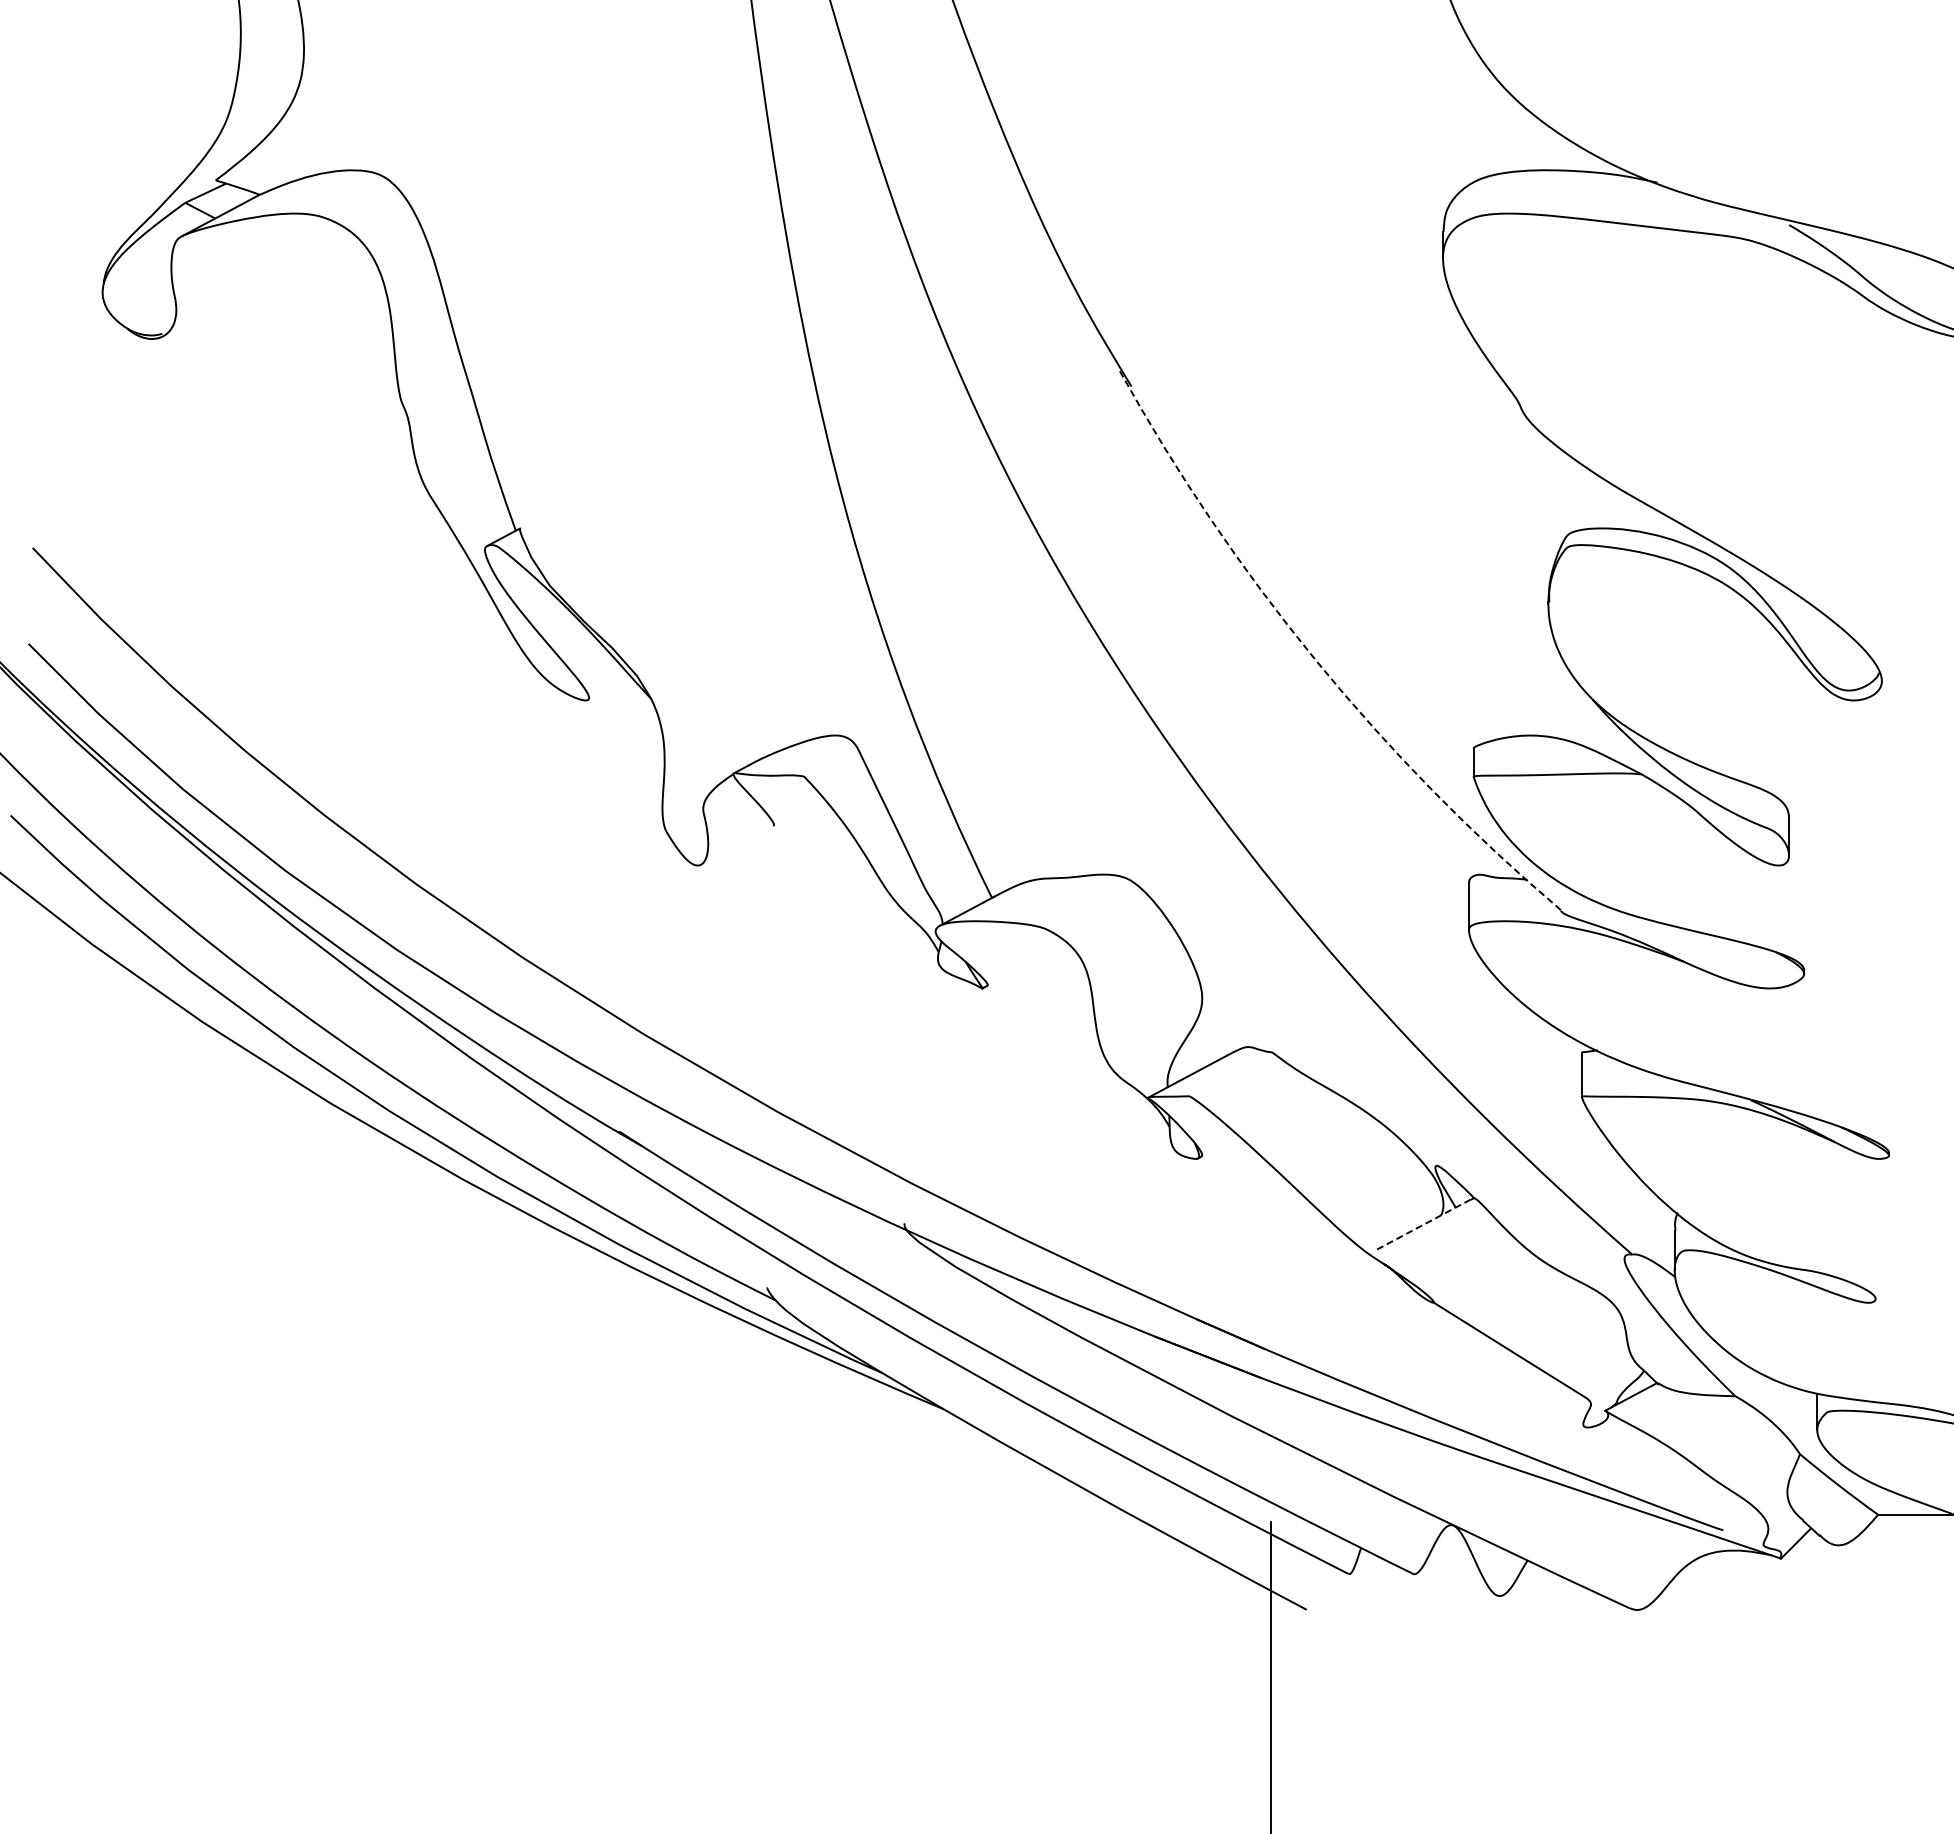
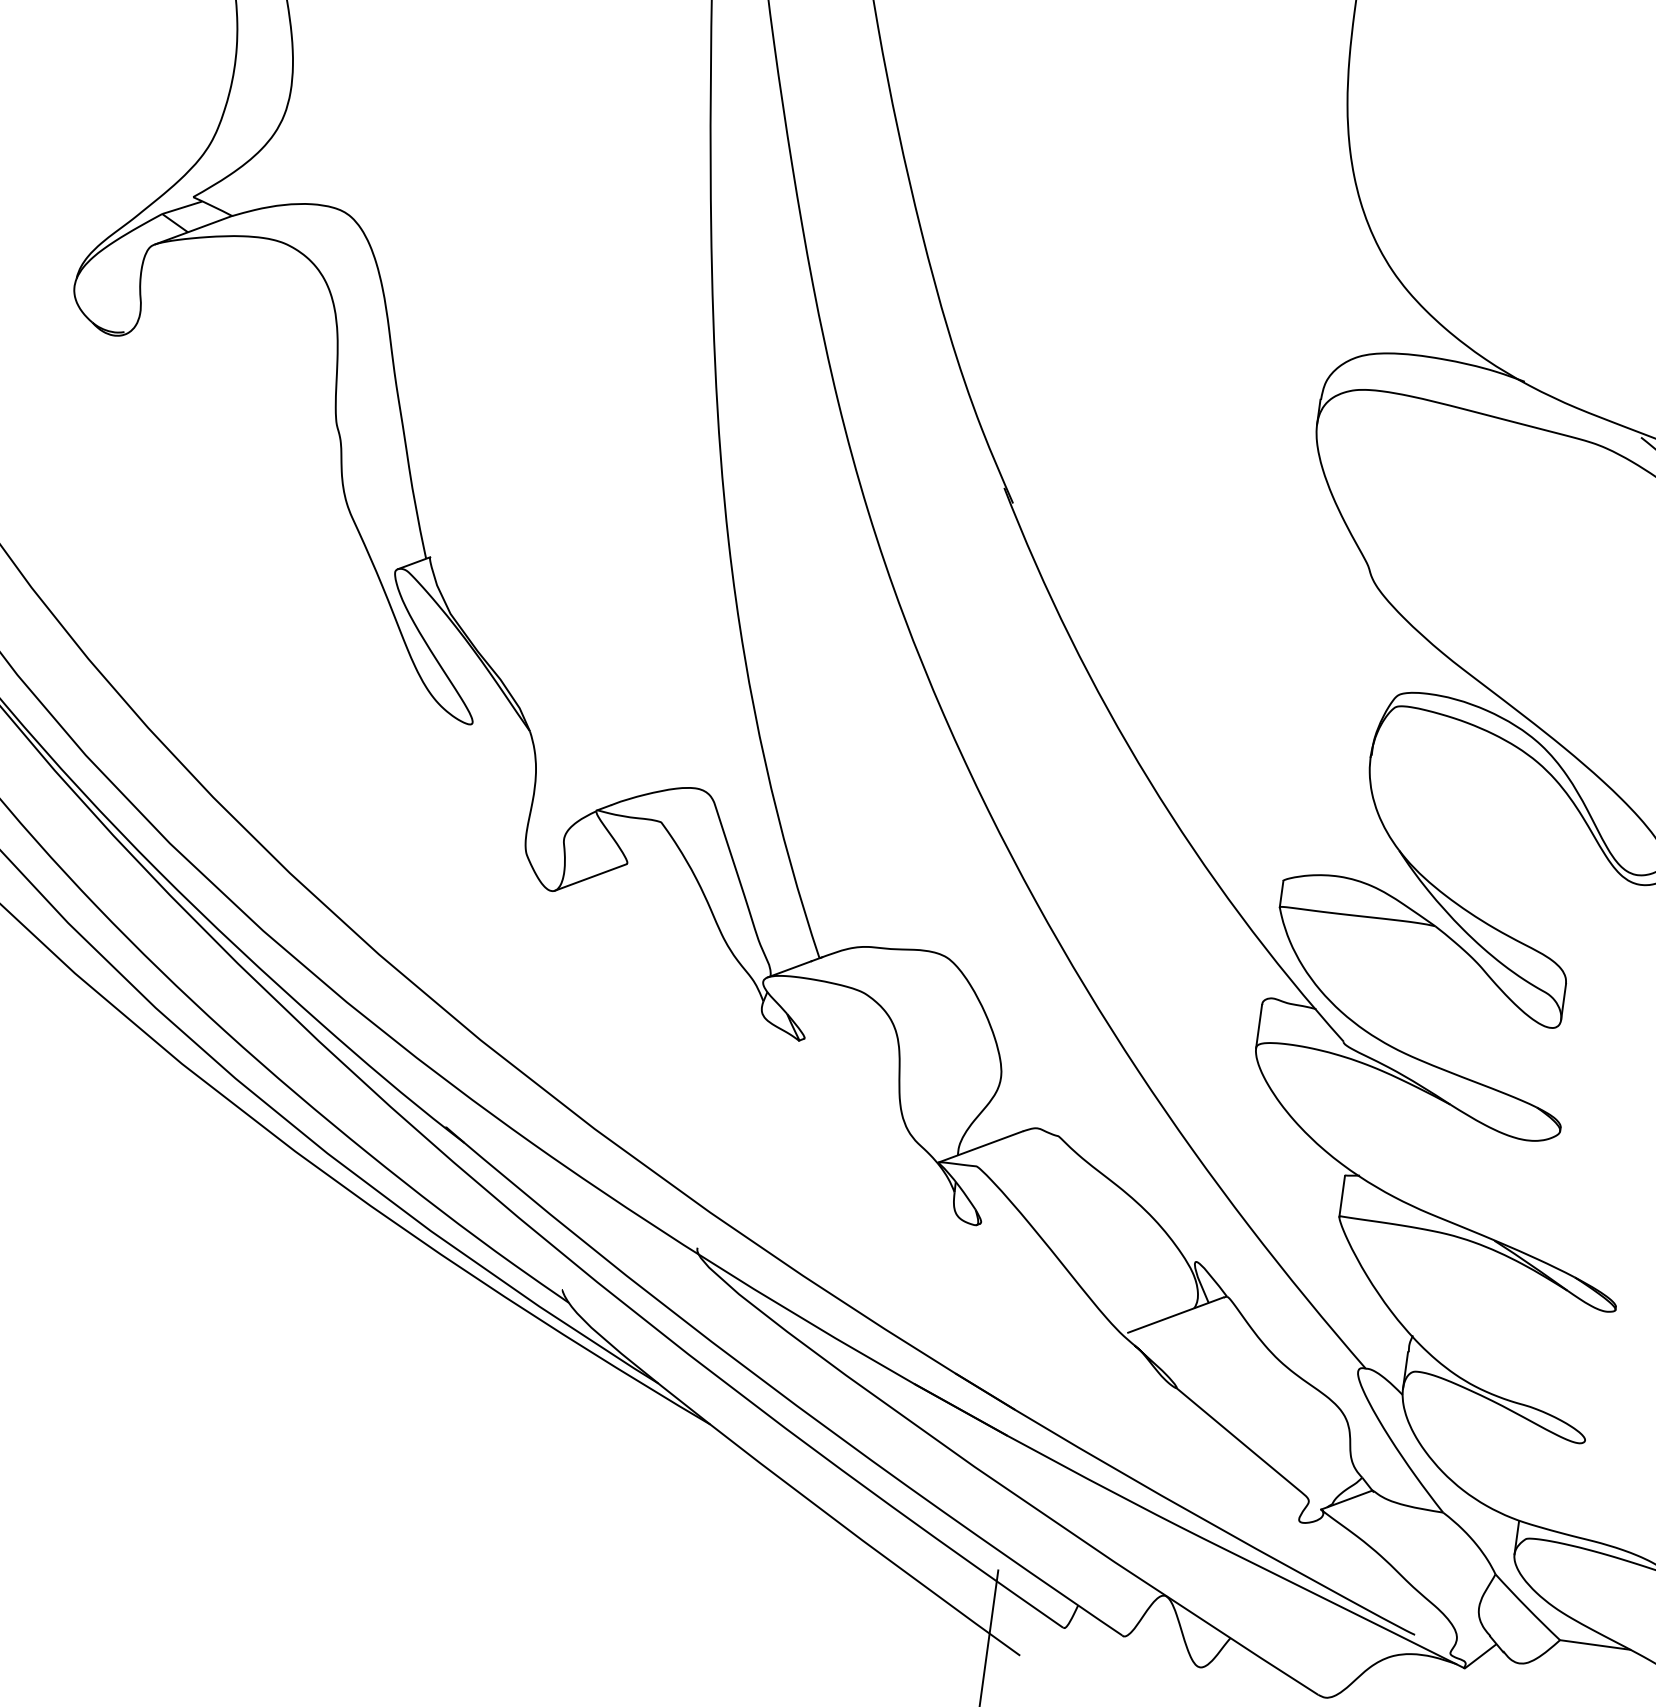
arc: (1316, 660) -> (1149, 779), dashed -> solid
line: (737, 845) -> (591, 877), added
line: (1422, 1225) -> (1175, 1315), dashed -> solid

